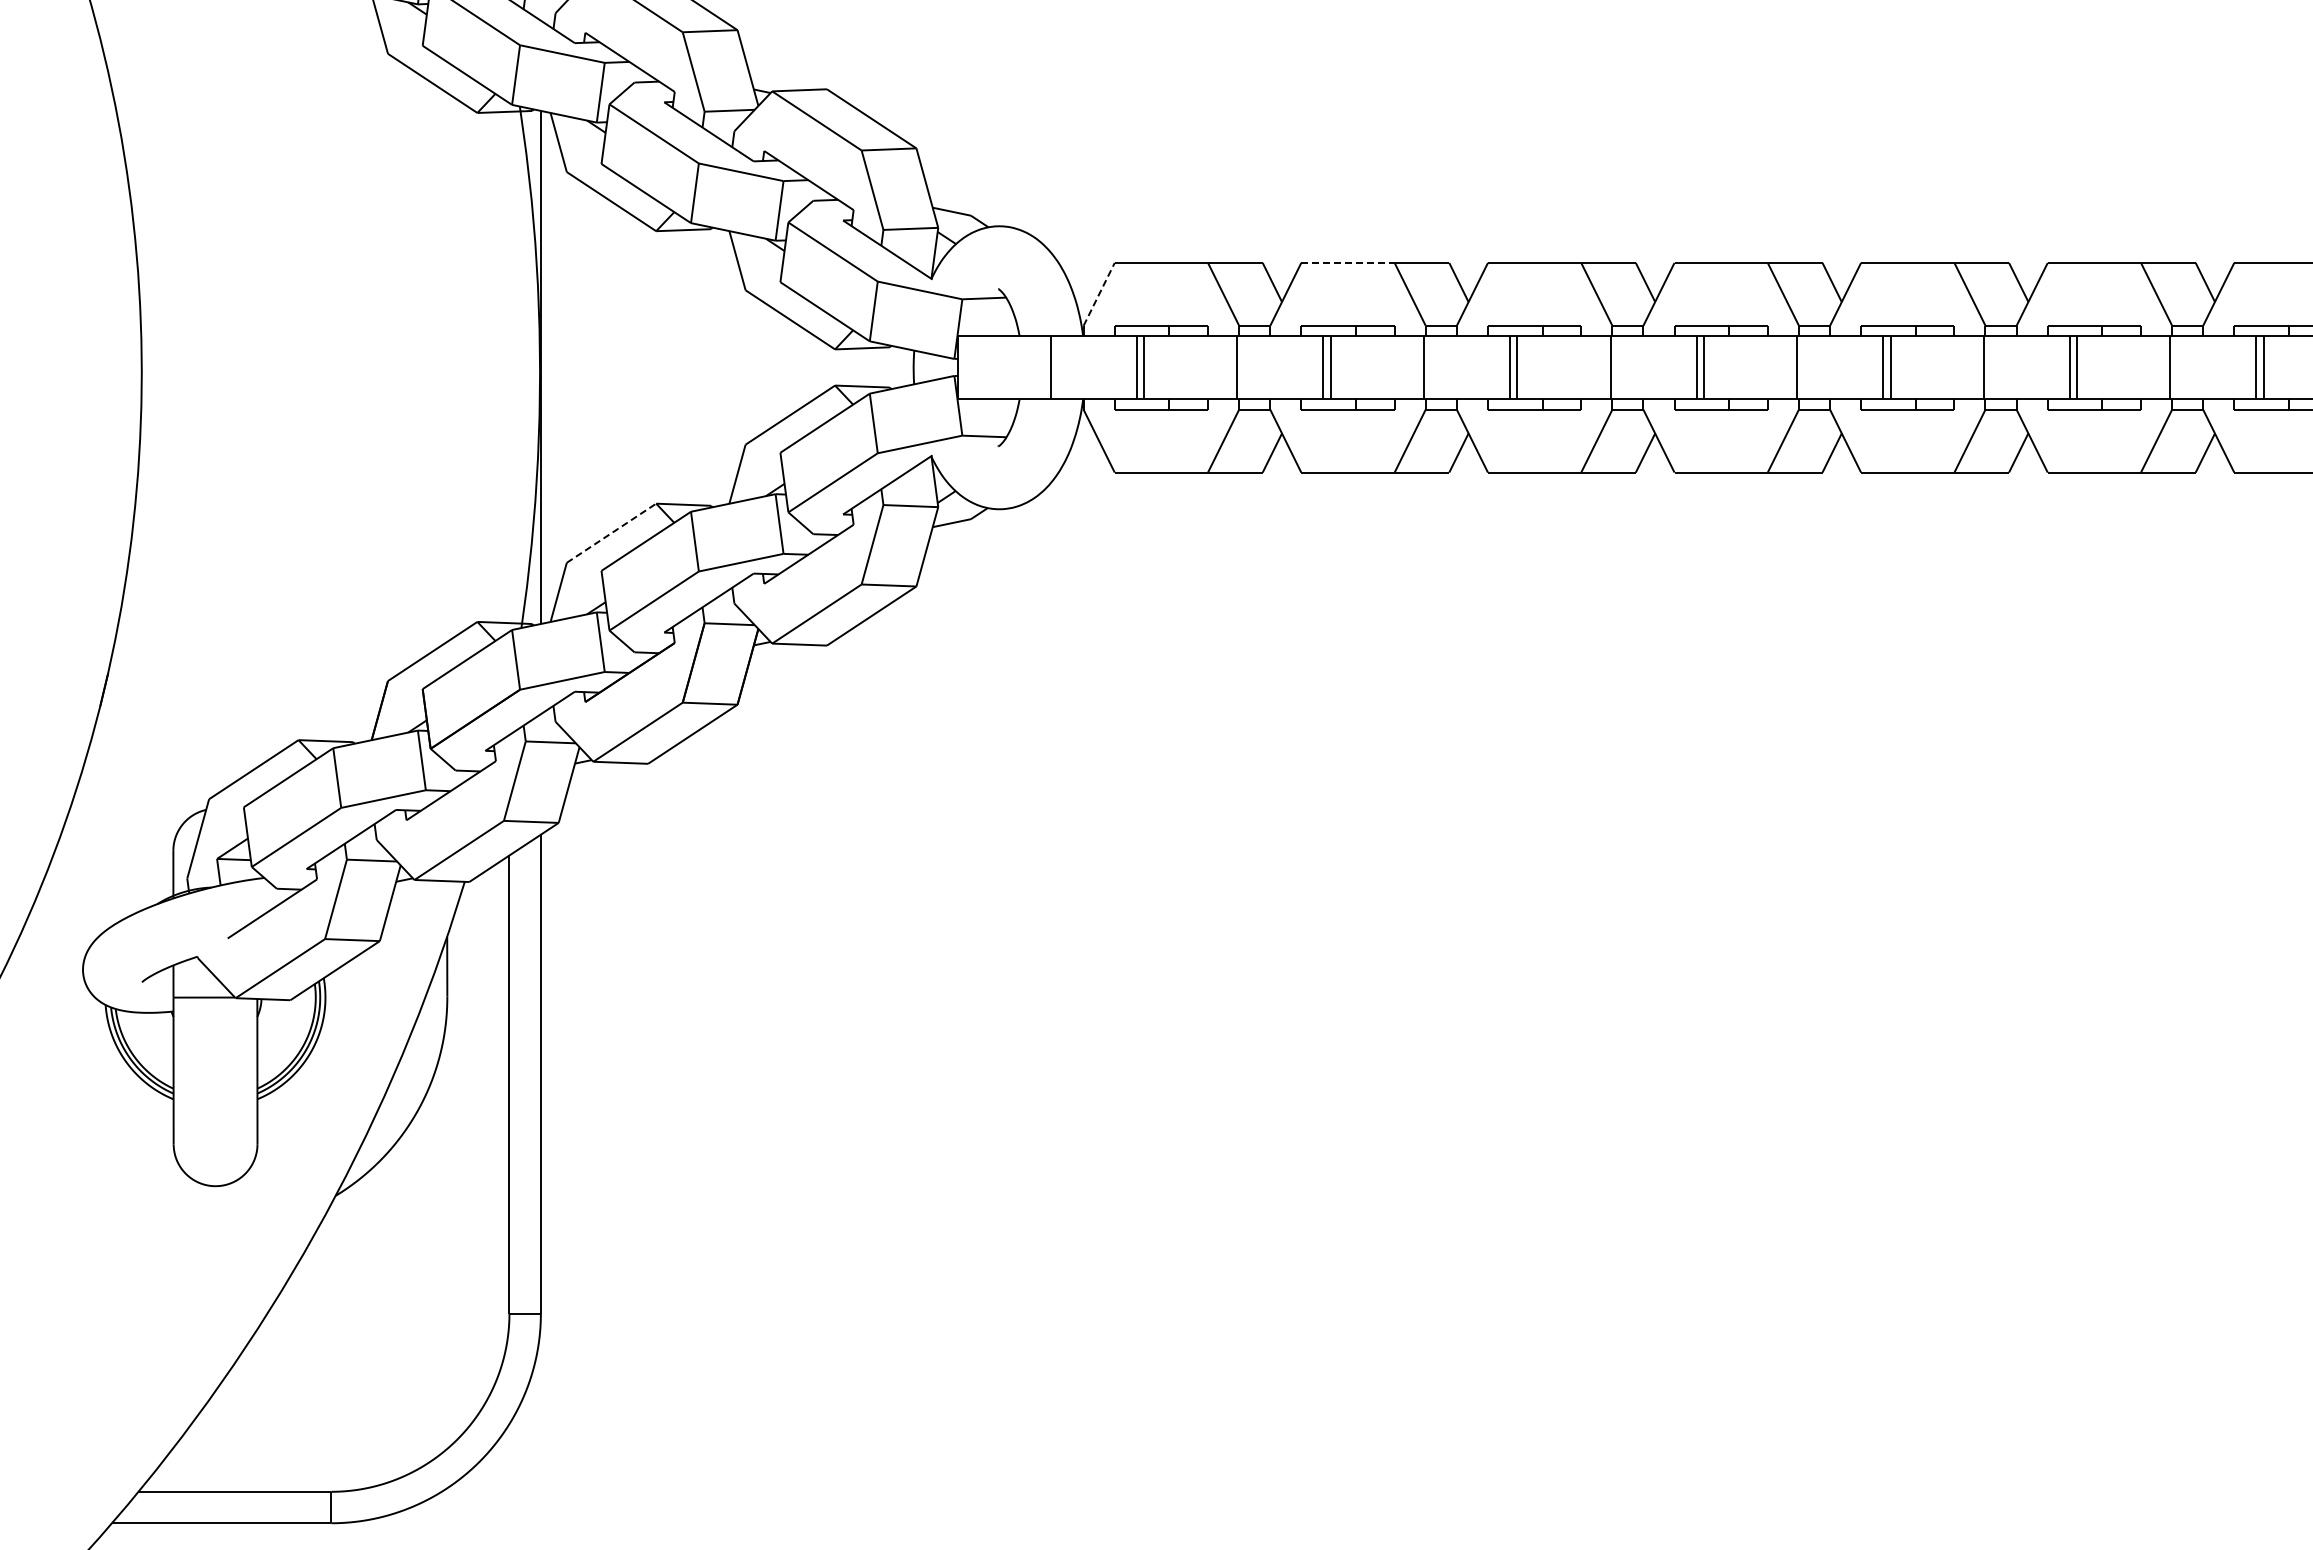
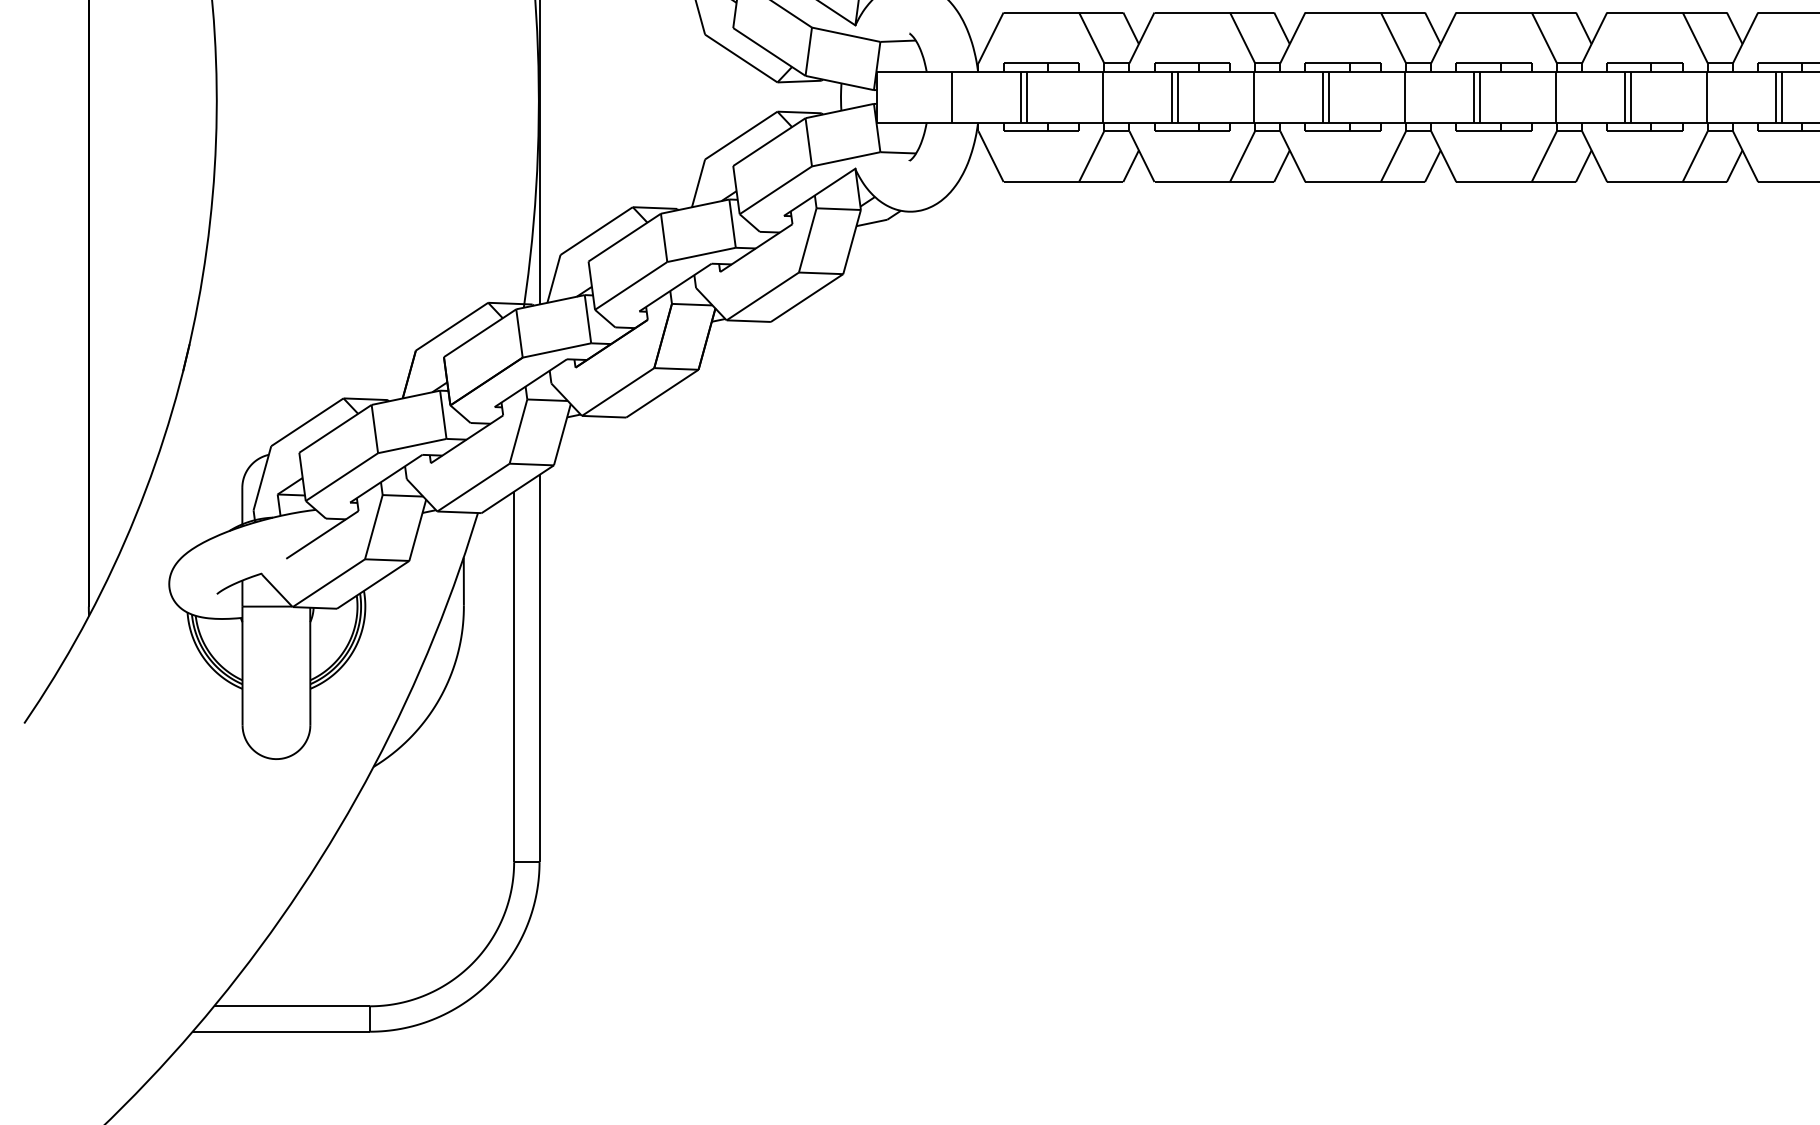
line: (1347, 262) -> (1191, 12), dashed -> solid
line: (1099, 293) -> (991, 37), dashed -> solid
line: (611, 533) -> (596, 231), dashed -> solid

